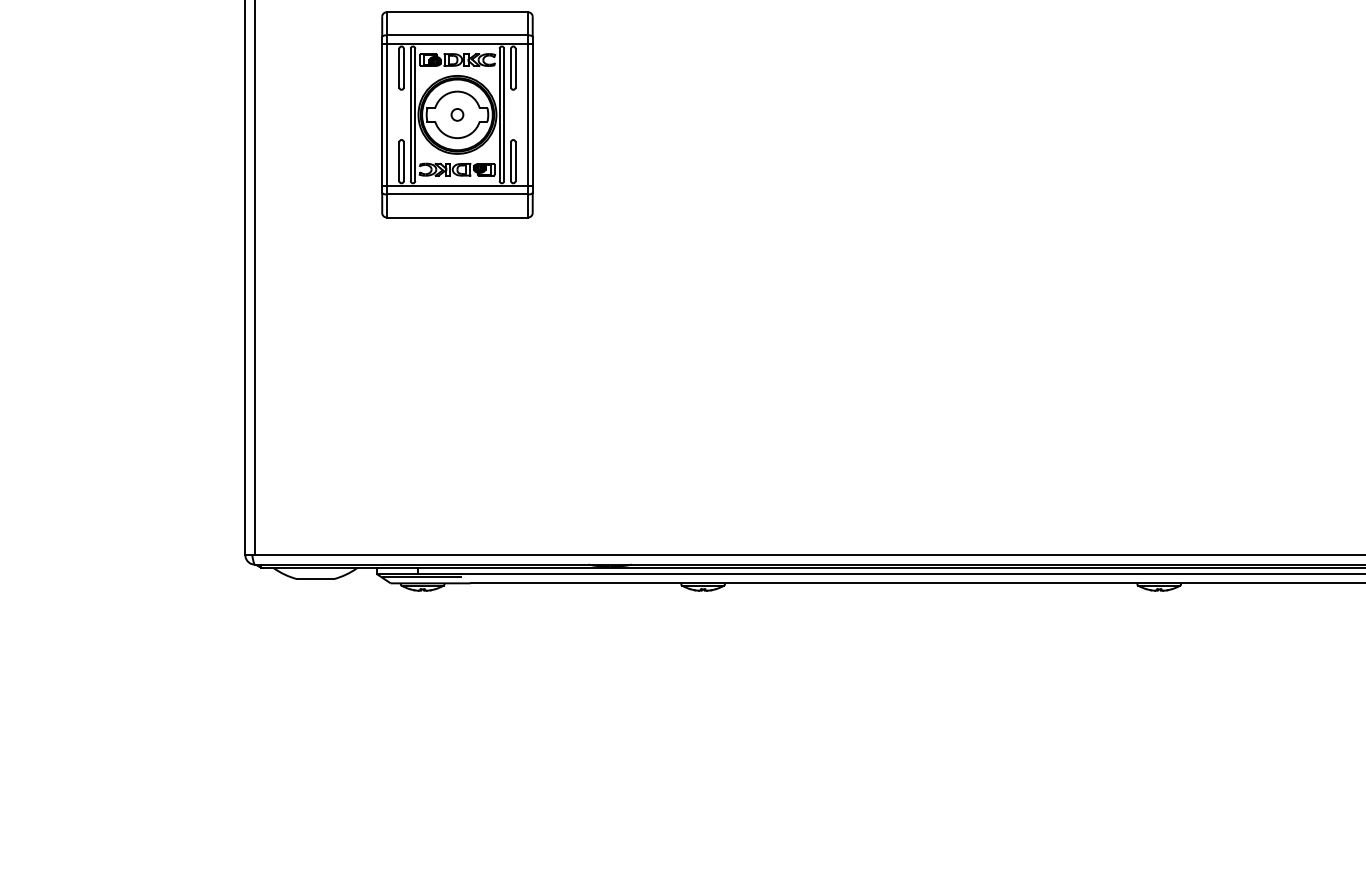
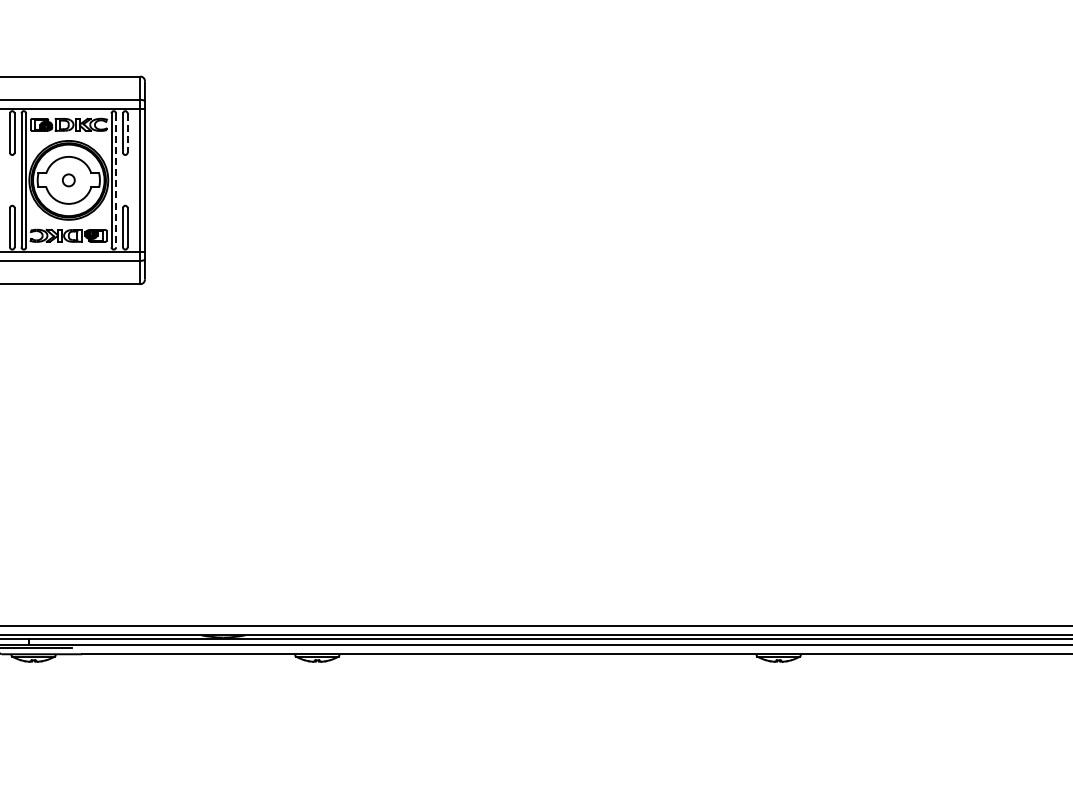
line: (515, 68) -> (127, 133), solid -> dashed
line: (504, 115) -> (116, 180), solid -> dashed

